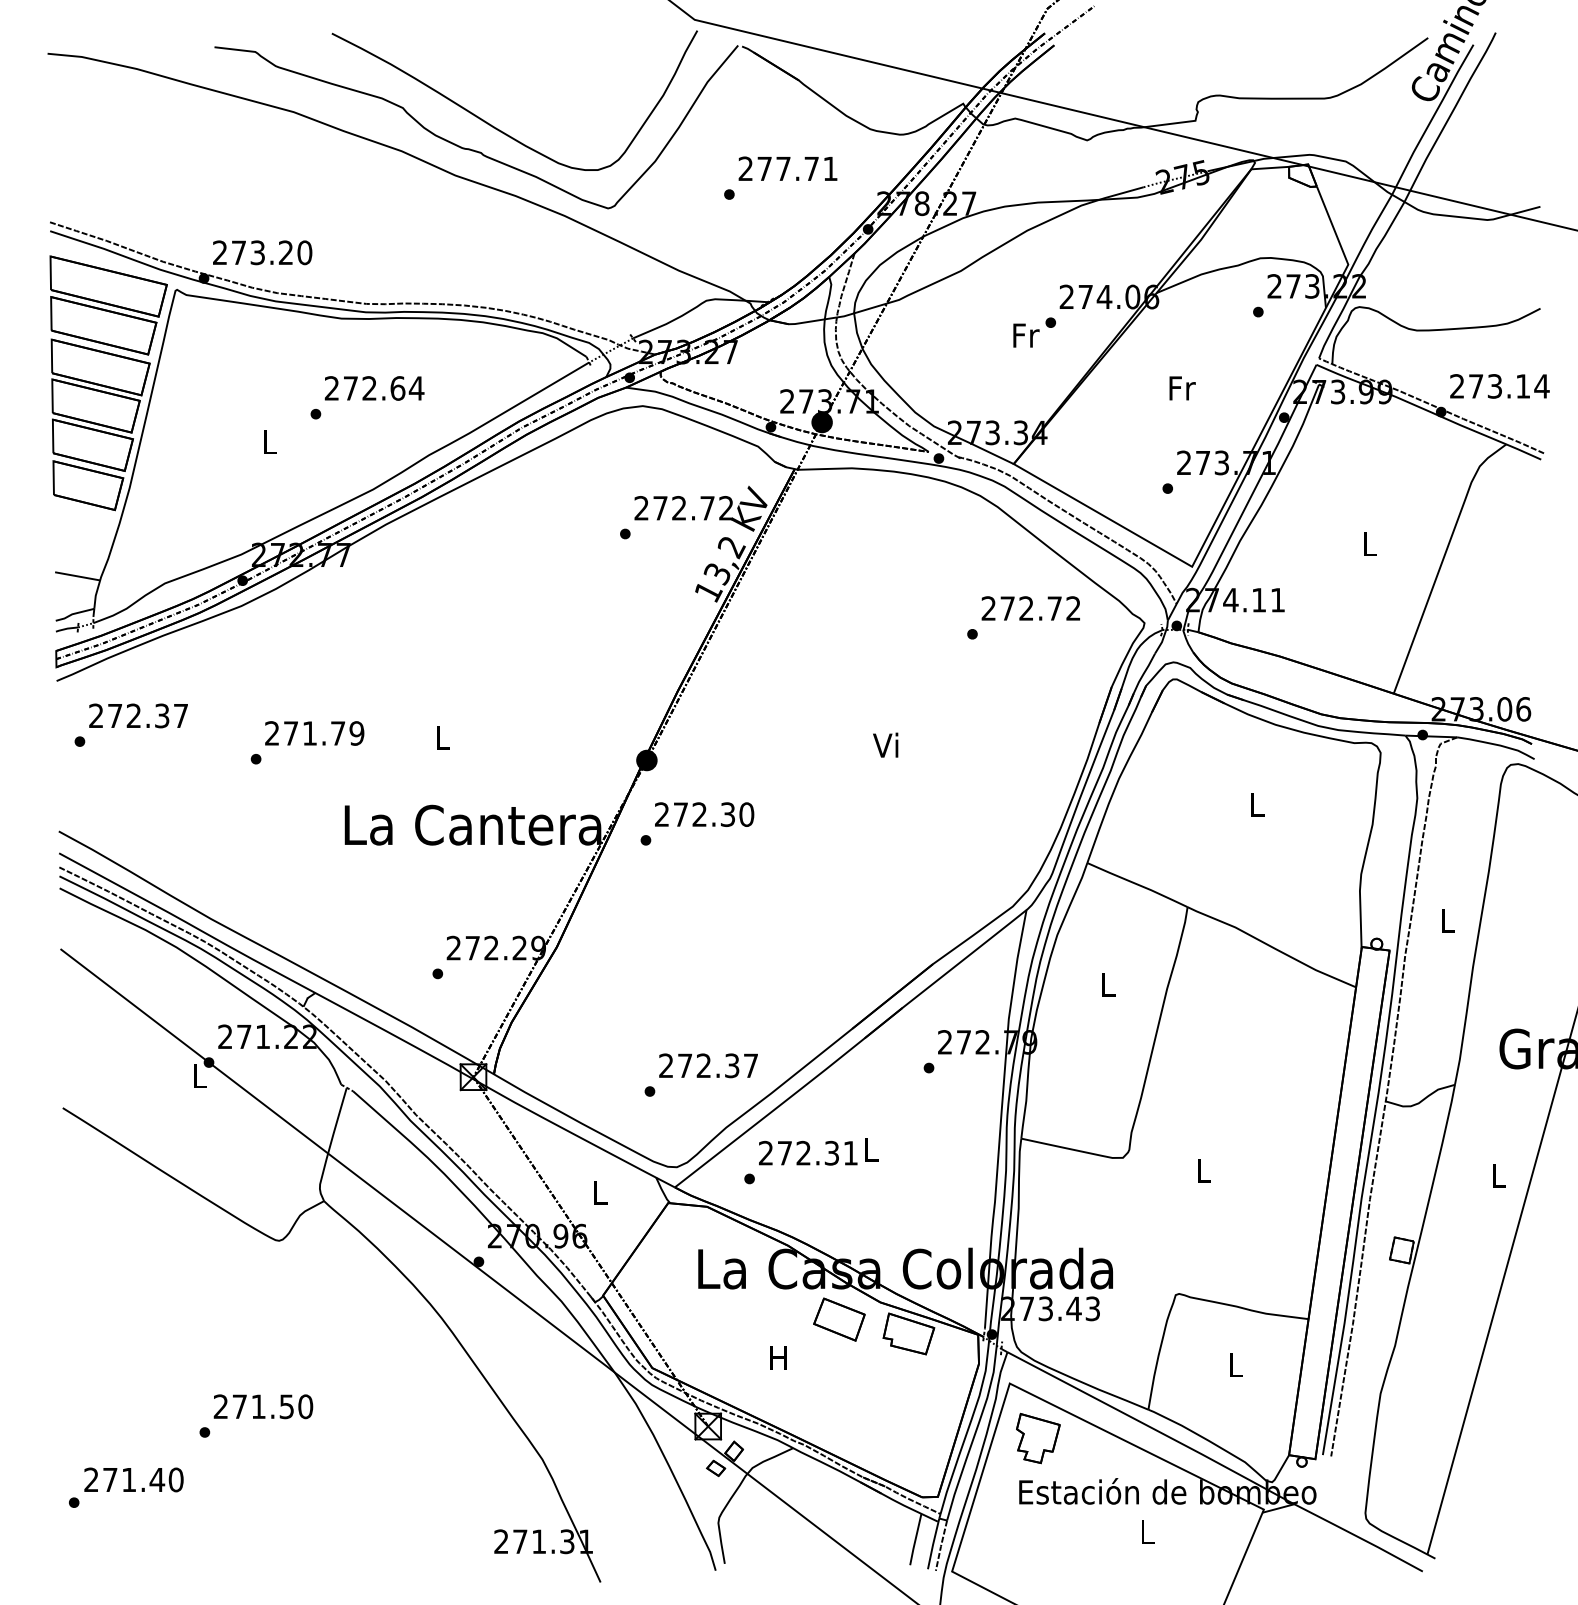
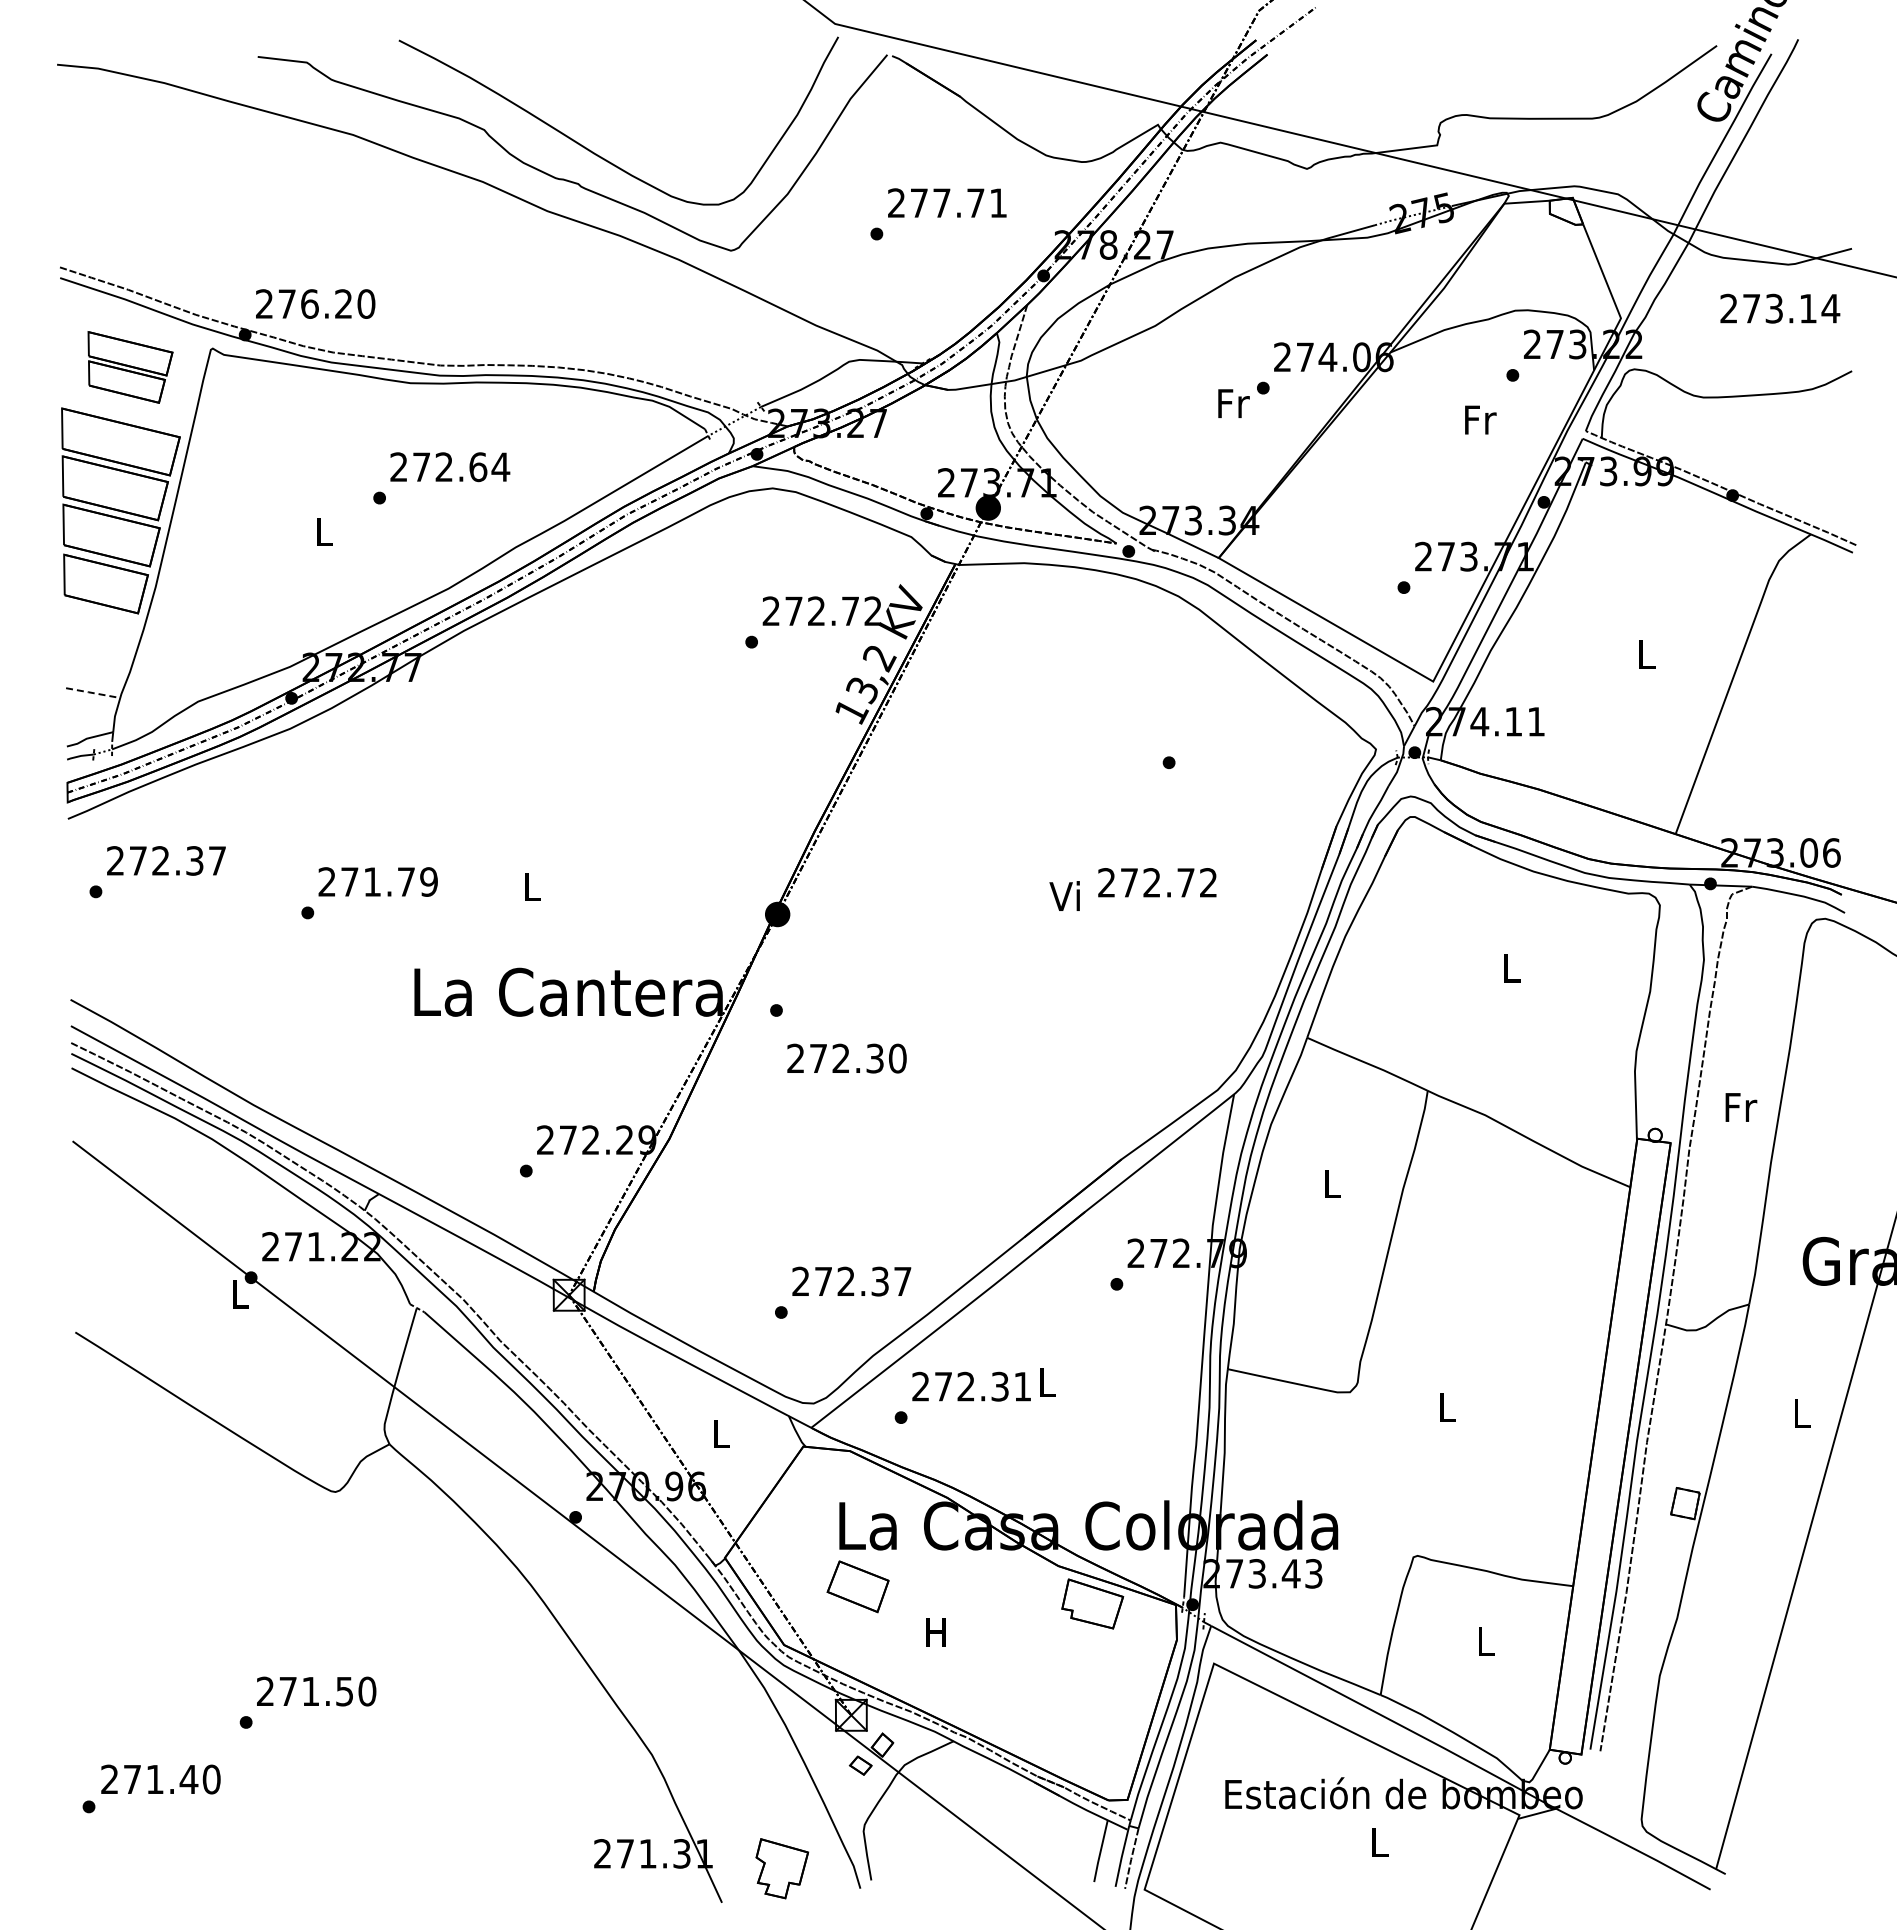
text: (257, 252) -> (309, 303), 273.20 -> 276.20
part: (108, 305) -> (130, 367), size x0.6
text: (1500, 386) -> (1780, 308), moved
text: (1182, 387) -> (1480, 419), moved
line: (77, 576) -> (93, 693), solid -> dashed
text: (1031, 608) -> (1157, 882), moved
text: (704, 814) -> (846, 1058), moved
text: (1448, 921) -> (1741, 1107), L -> Fr
part: (838, 1319) -> (857, 1586), moved
part: (1038, 1438) -> (782, 1868), moved

